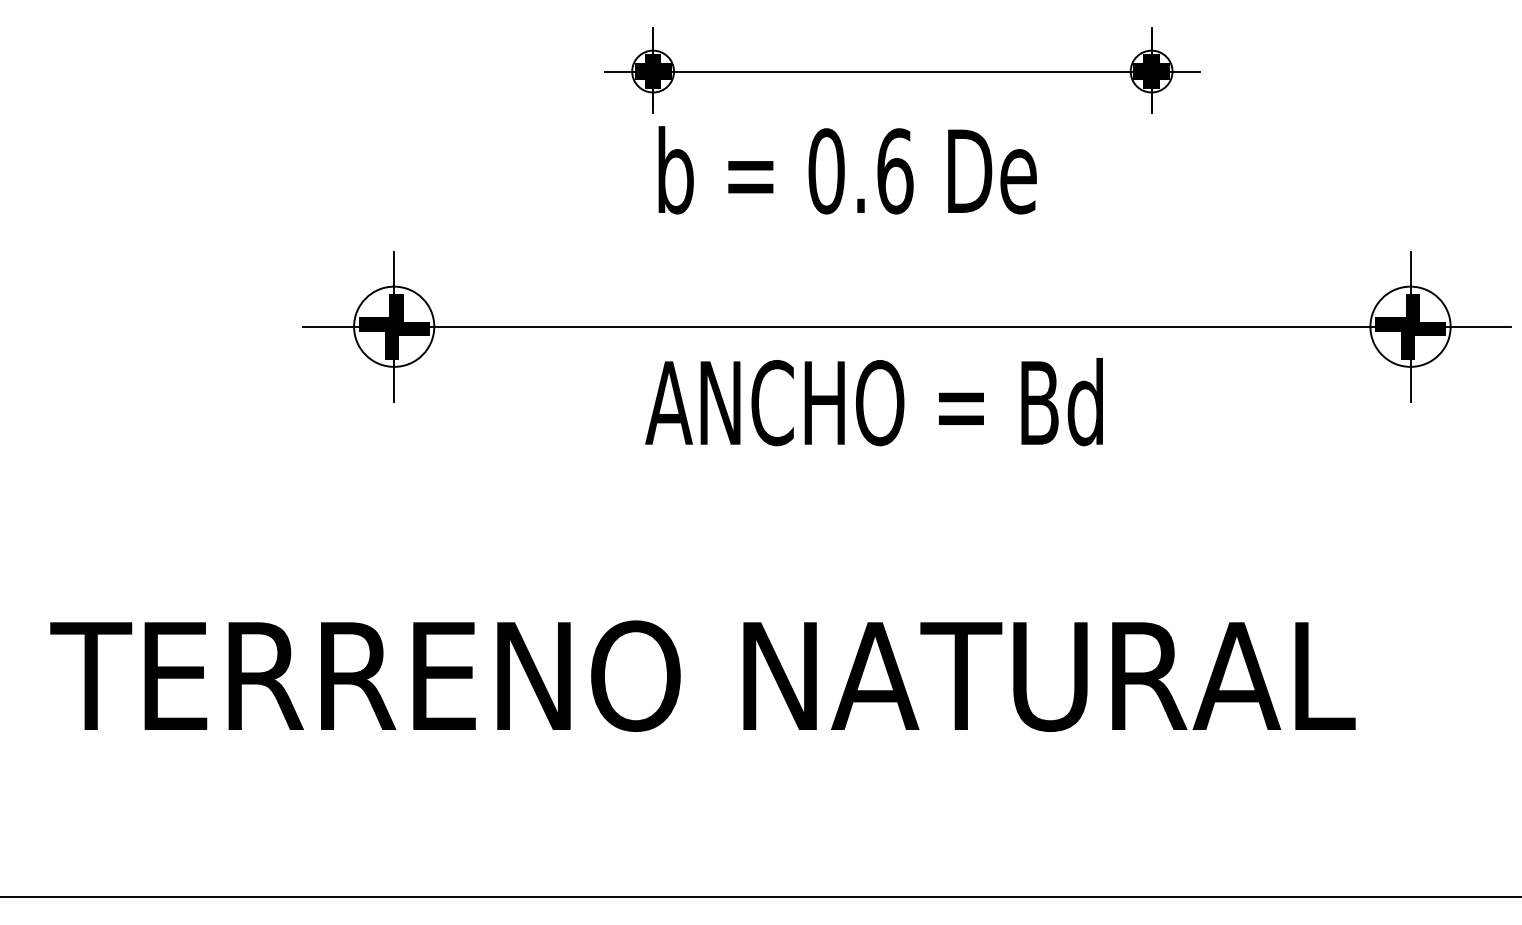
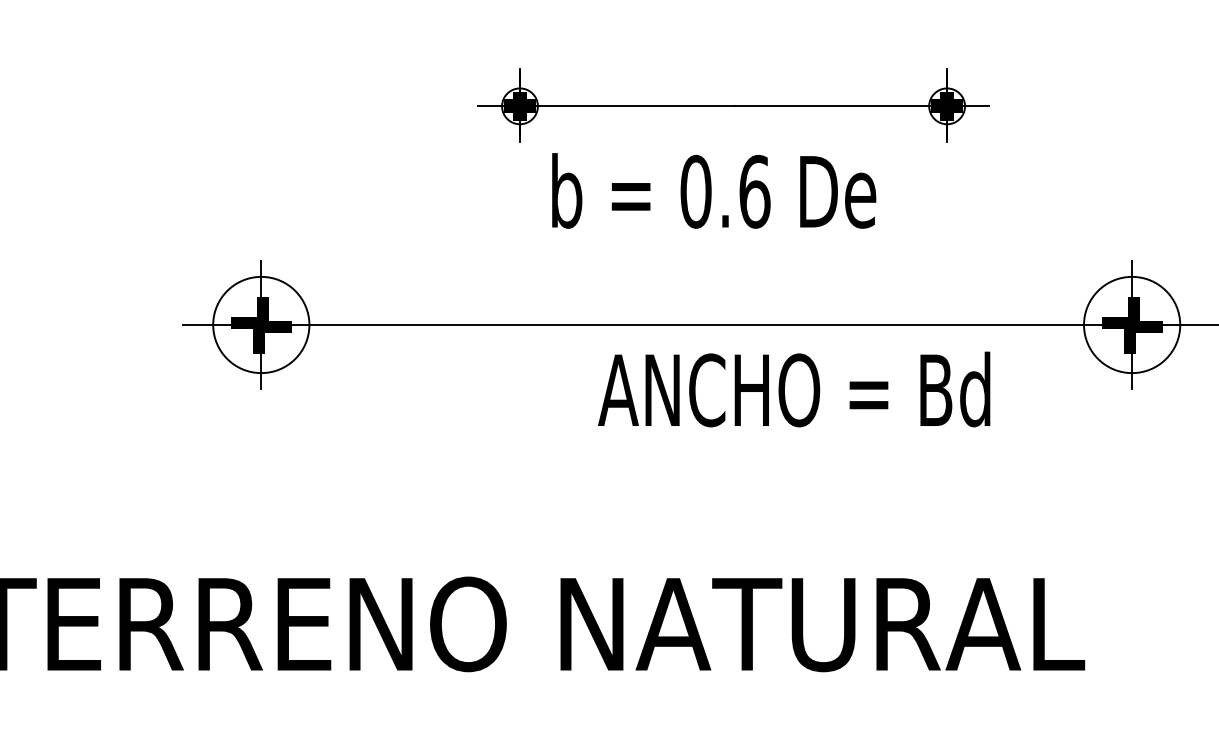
part: (902, 70) -> (733, 105), moved
text: (847, 170) -> (713, 191), moved
circle: (394, 326) -> (261, 324), size x1.4
circle: (1410, 326) -> (1132, 324), size x1.4
text: (873, 402) -> (793, 389), moved

